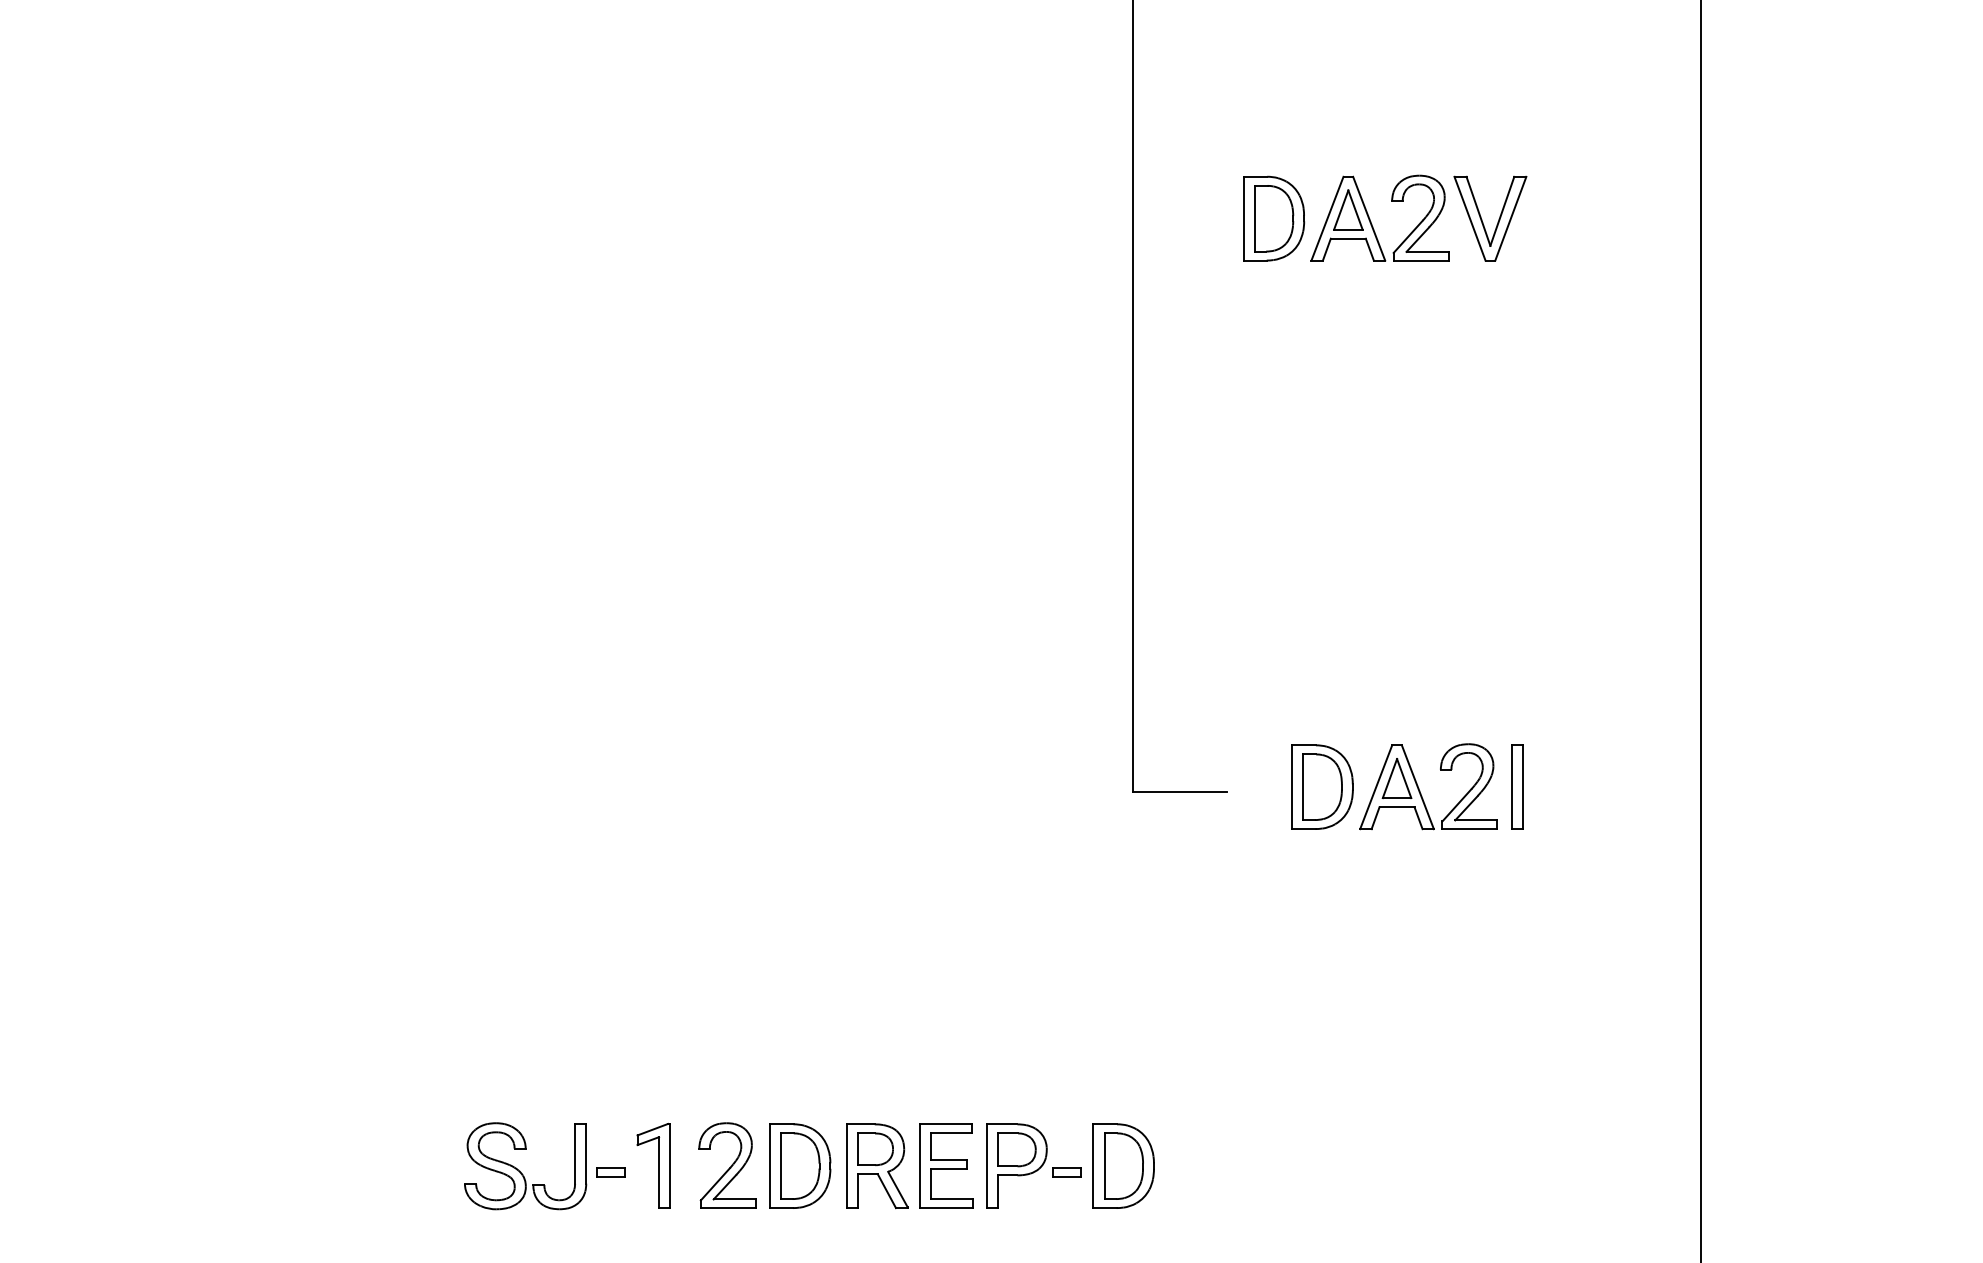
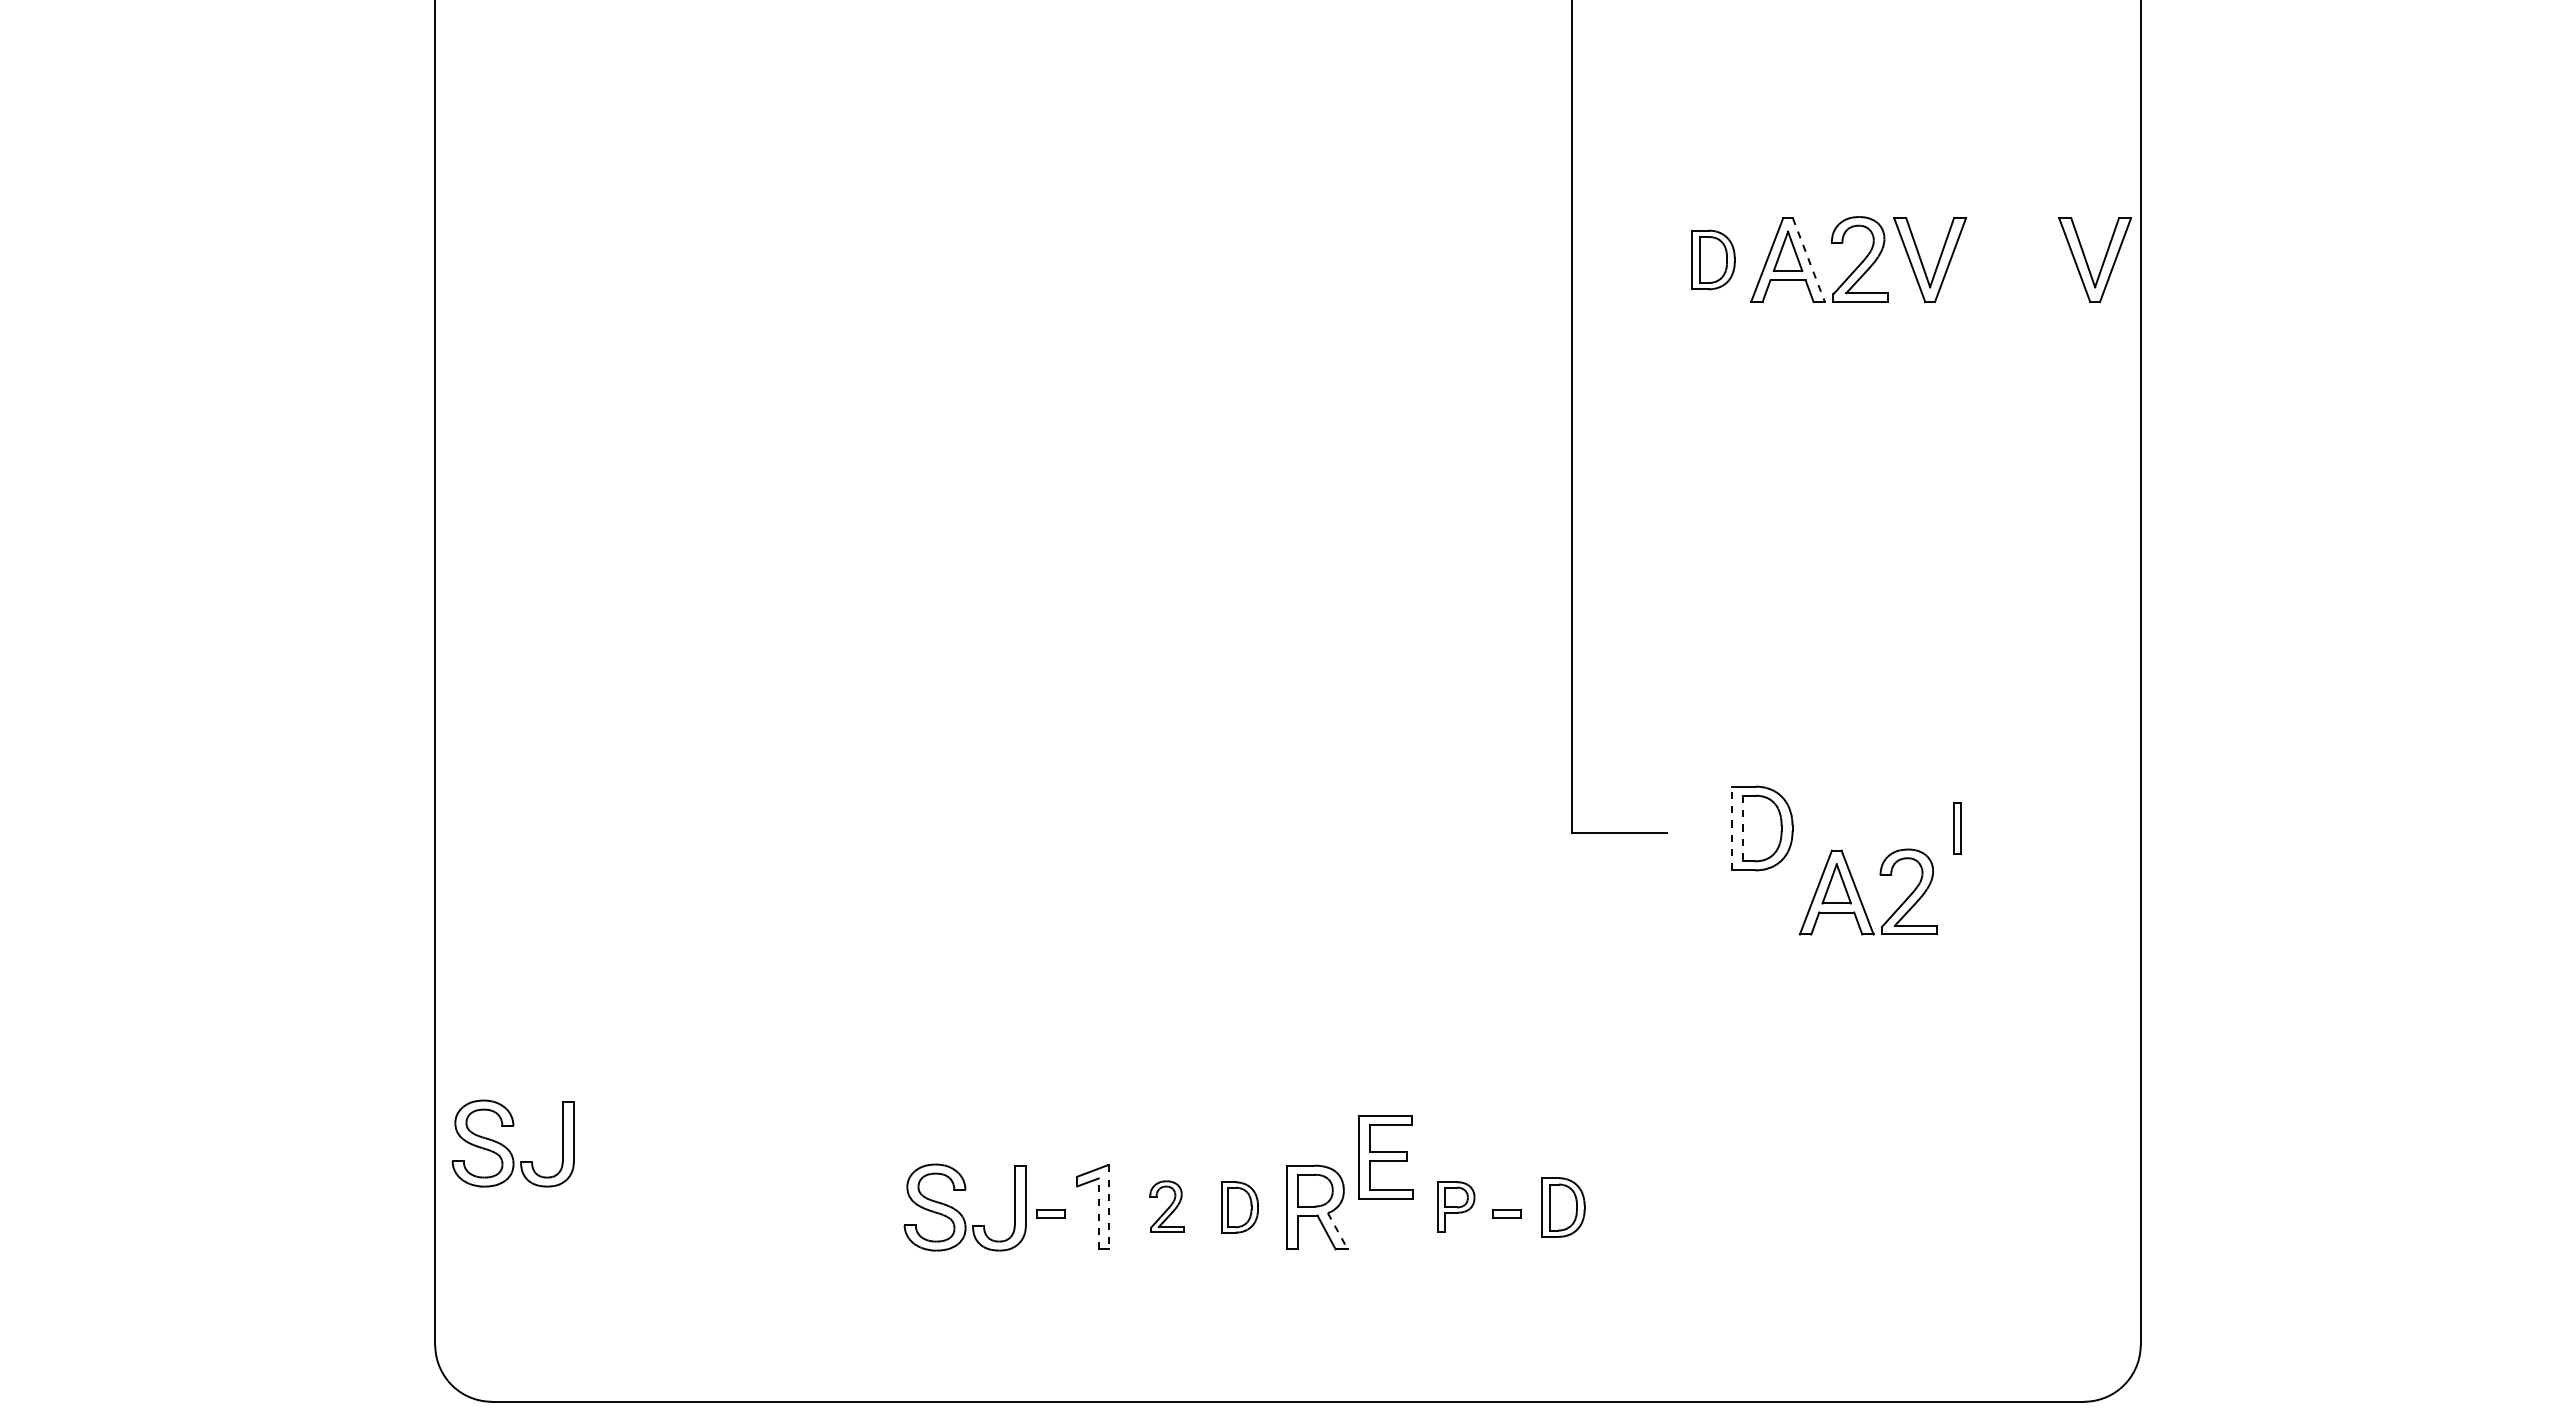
part: (1273, 218) -> (1713, 259), size x0.7
line: (1368, 219) -> (1808, 260), solid -> dashed
part: (1647, 220) -> (2087, 261), added
line: (1292, 787) -> (1732, 828), solid -> dashed
line: (1303, 787) -> (1743, 828), solid -> dashed
part: (1517, 787) -> (1957, 828), size x0.6
part: (1419, 789) -> (1859, 894), moved
part: (67, 1106) -> (507, 1147), added
part: (726, 1165) -> (1166, 1206), size x0.6
part: (1016, 1165) -> (1456, 1206), size x0.6
line: (669, 1166) -> (1109, 1207), solid -> dashed
part: (799, 1166) -> (1239, 1207), size x0.6
part: (945, 1166) -> (1385, 1157), moved
part: (1123, 1166) -> (1563, 1207), size x0.7
line: (658, 1172) -> (1098, 1213), solid -> dashed
line: (897, 1190) -> (1337, 1231), solid -> dashed

